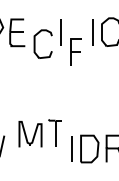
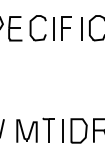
part: (35, 43) -> (31, 27), moved
part: (75, 51) -> (66, 27), moved
part: (39, 133) -> (34, 130), moved

